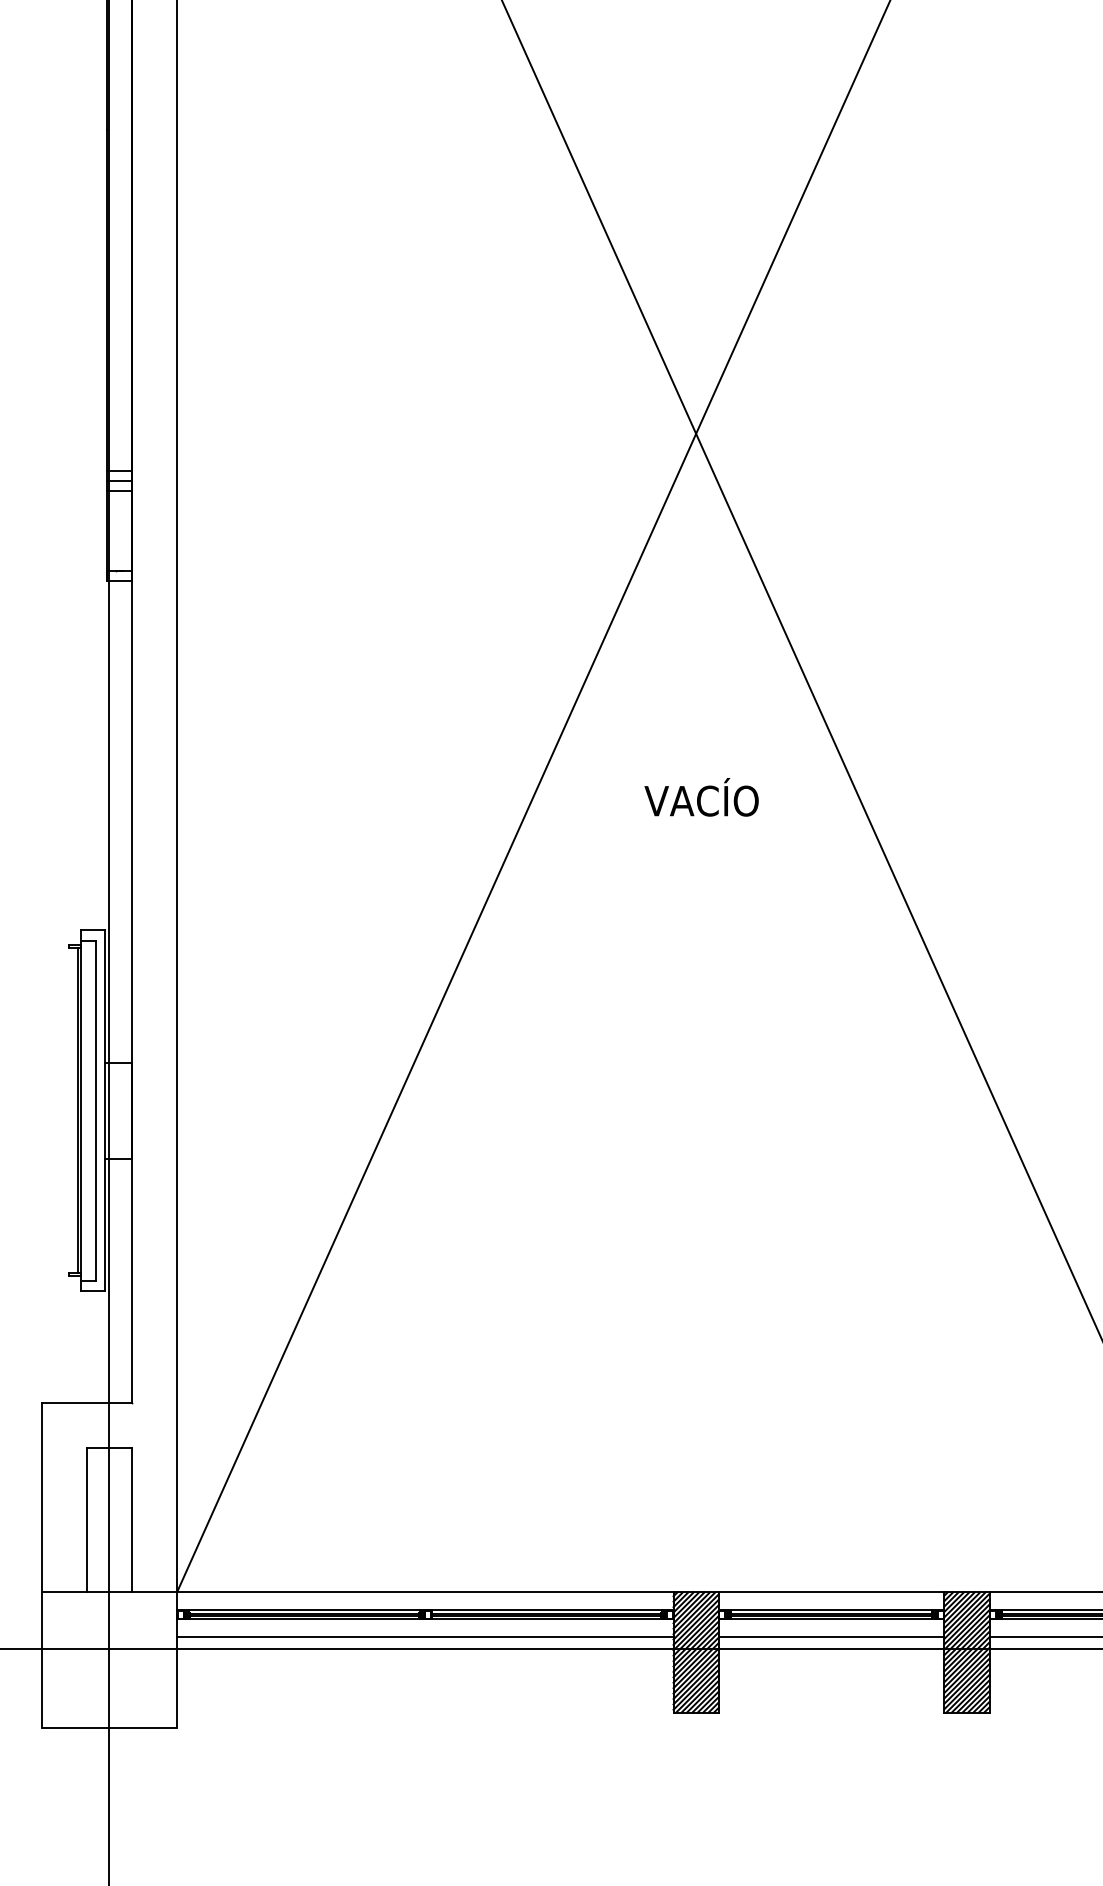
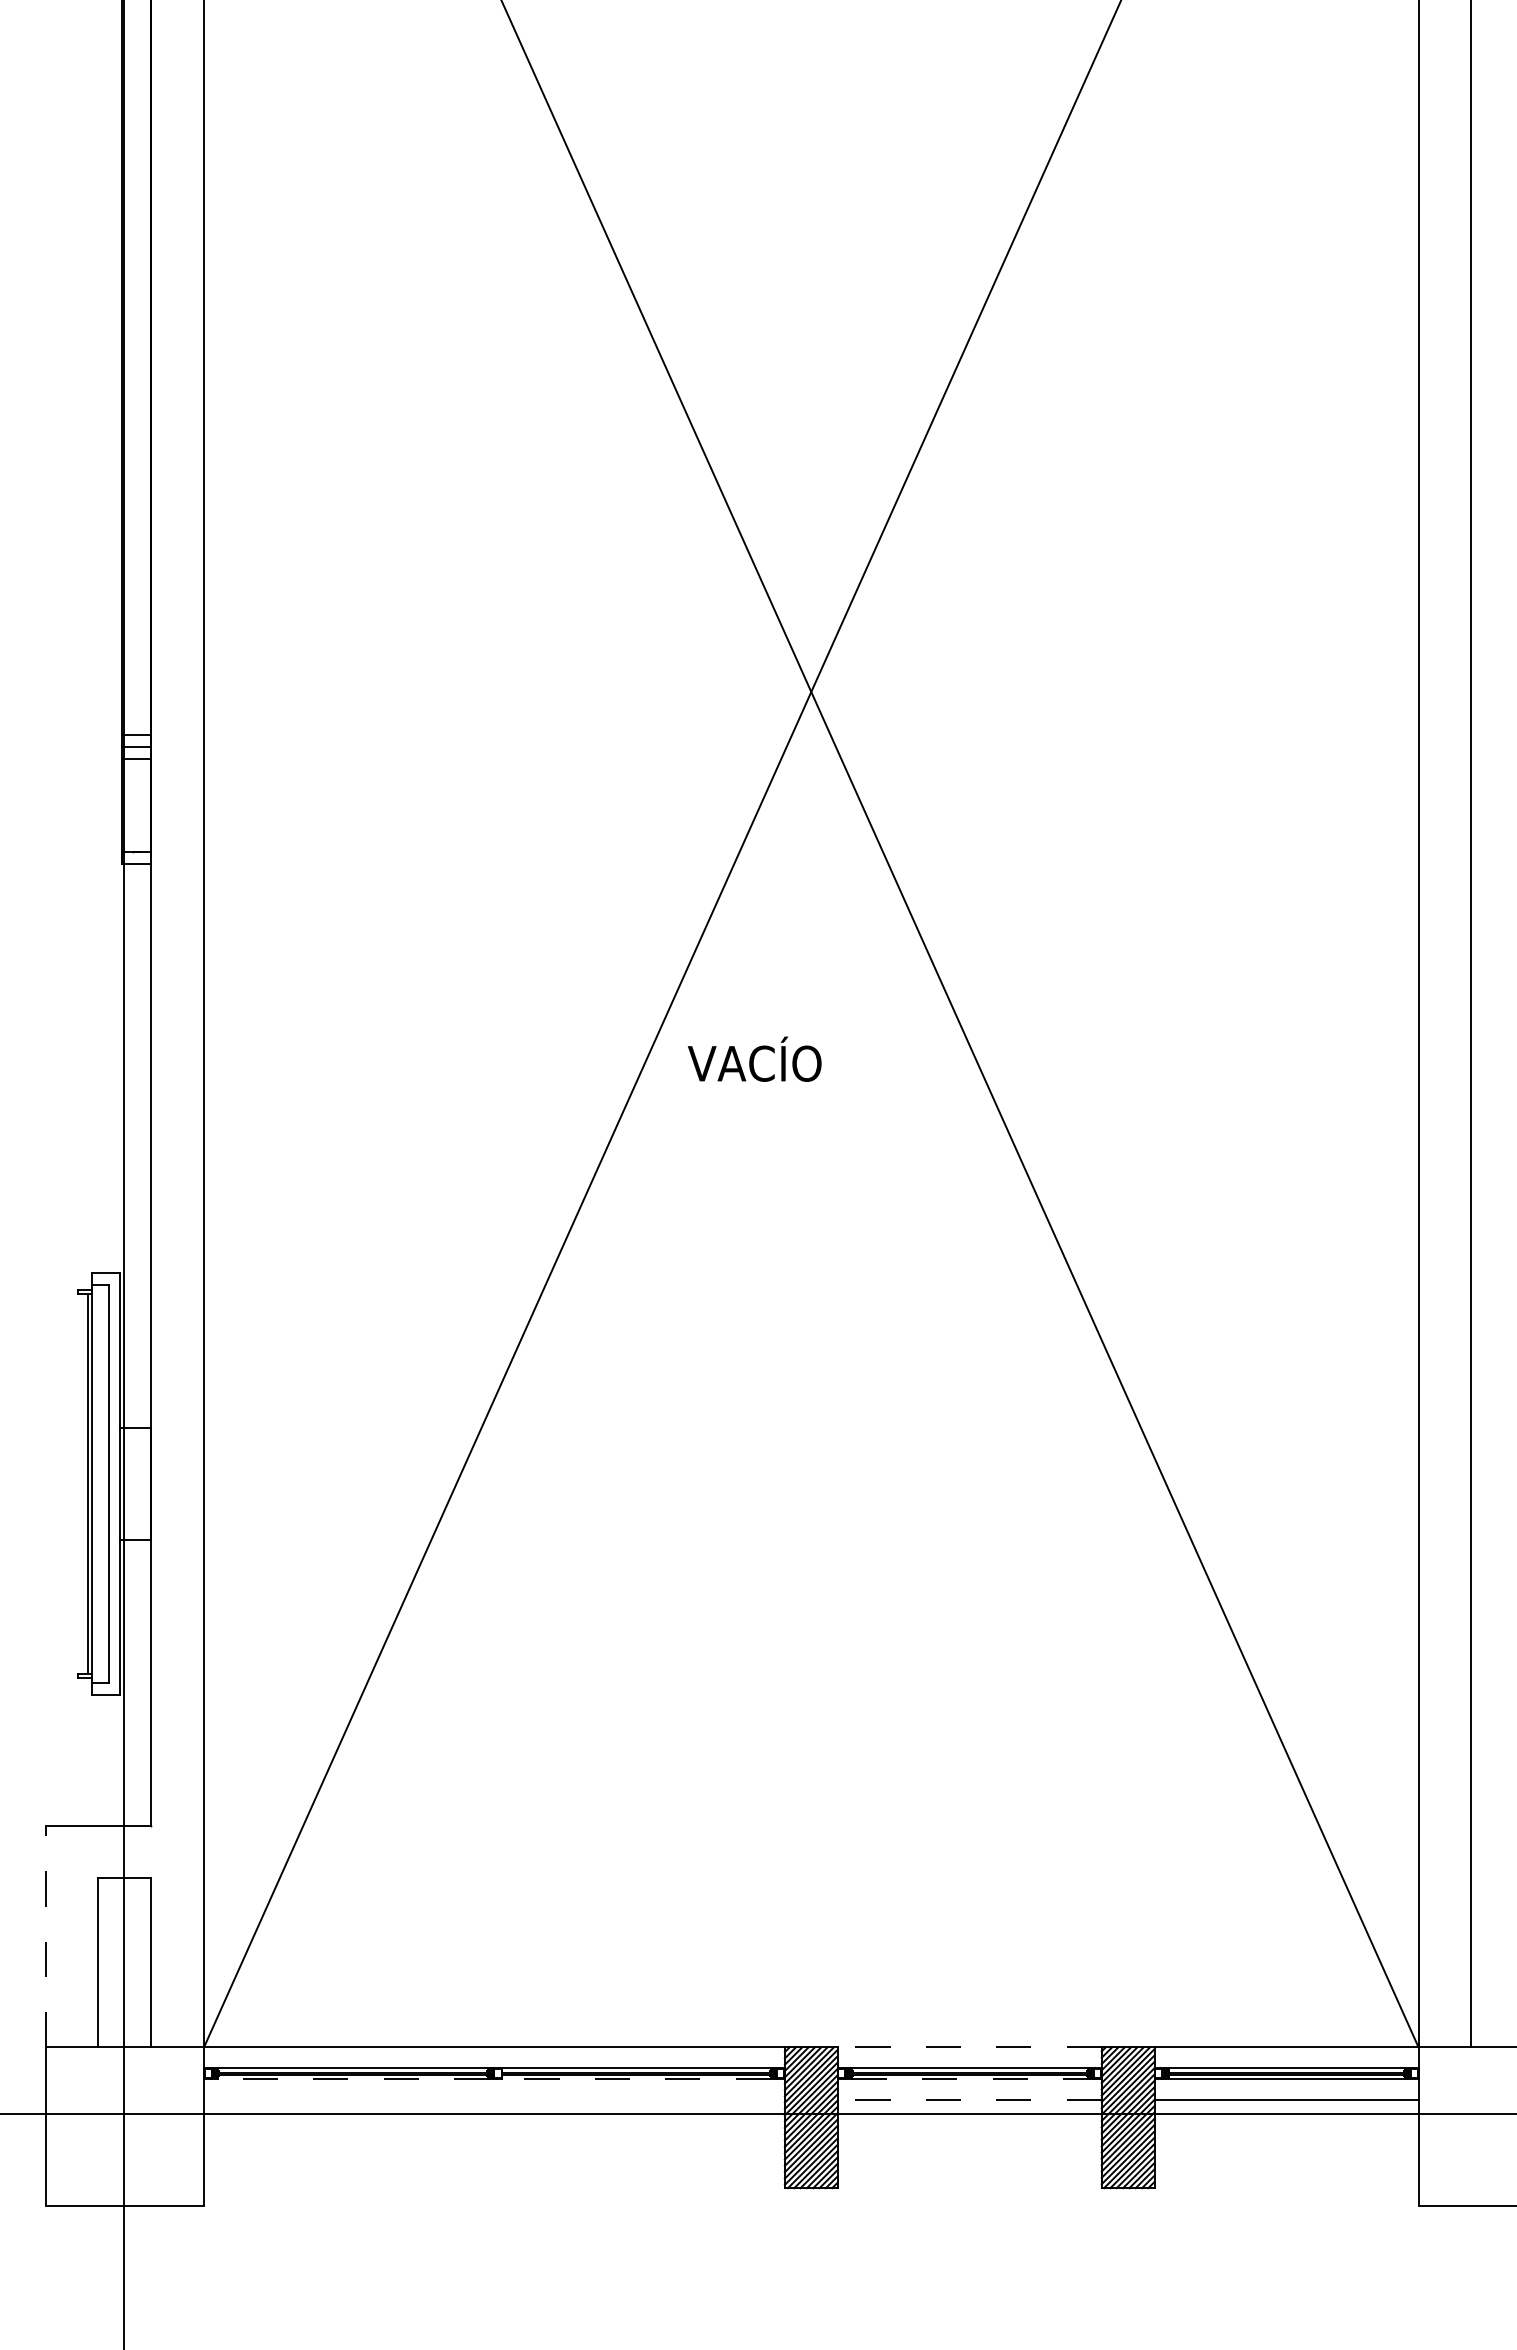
text: (701, 796) -> (754, 1058), moved
line: (41, 1497) -> (45, 1936), solid -> dashed
line: (831, 1592) -> (969, 2047), solid -> dashed
line: (424, 1619) -> (493, 2079), solid -> dashed
line: (831, 1619) -> (969, 2079), solid -> dashed
line: (425, 1637) -> (494, 2100), removed
line: (831, 1637) -> (969, 2100), solid -> dashed

